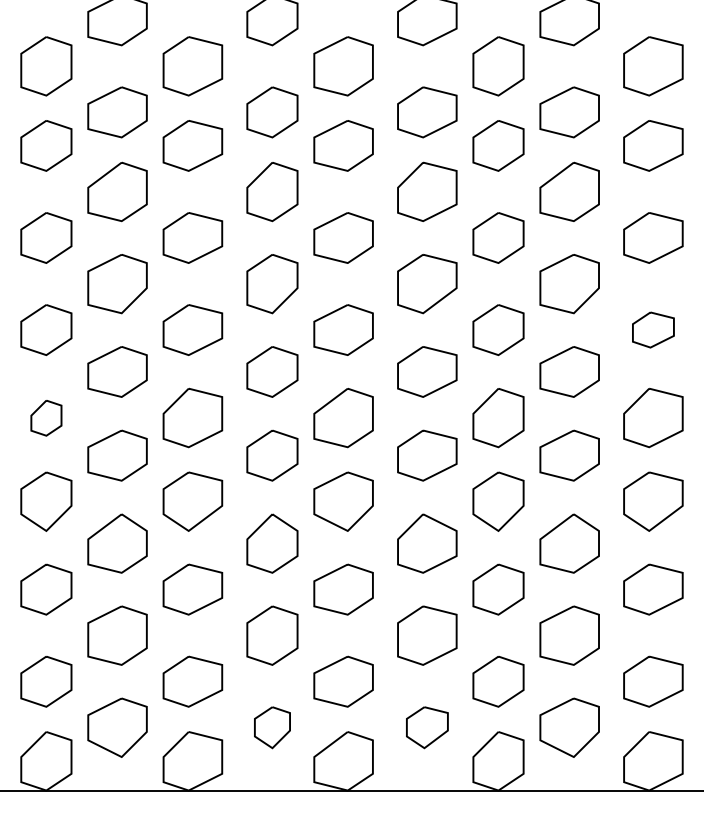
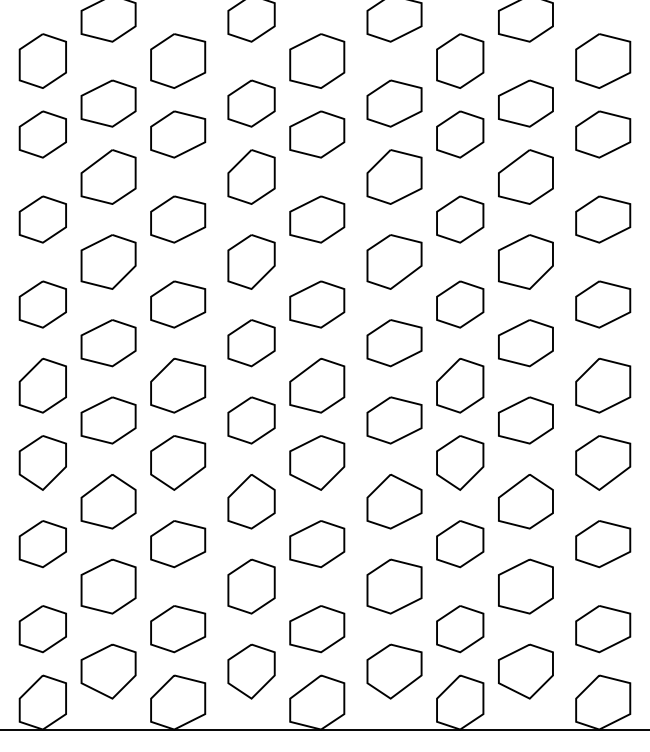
part: (653, 329) -> (603, 304), size x1.43
part: (46, 418) -> (43, 386), size x1.67
part: (272, 727) -> (251, 671), size x1.43
part: (427, 727) -> (394, 671), size x1.43

